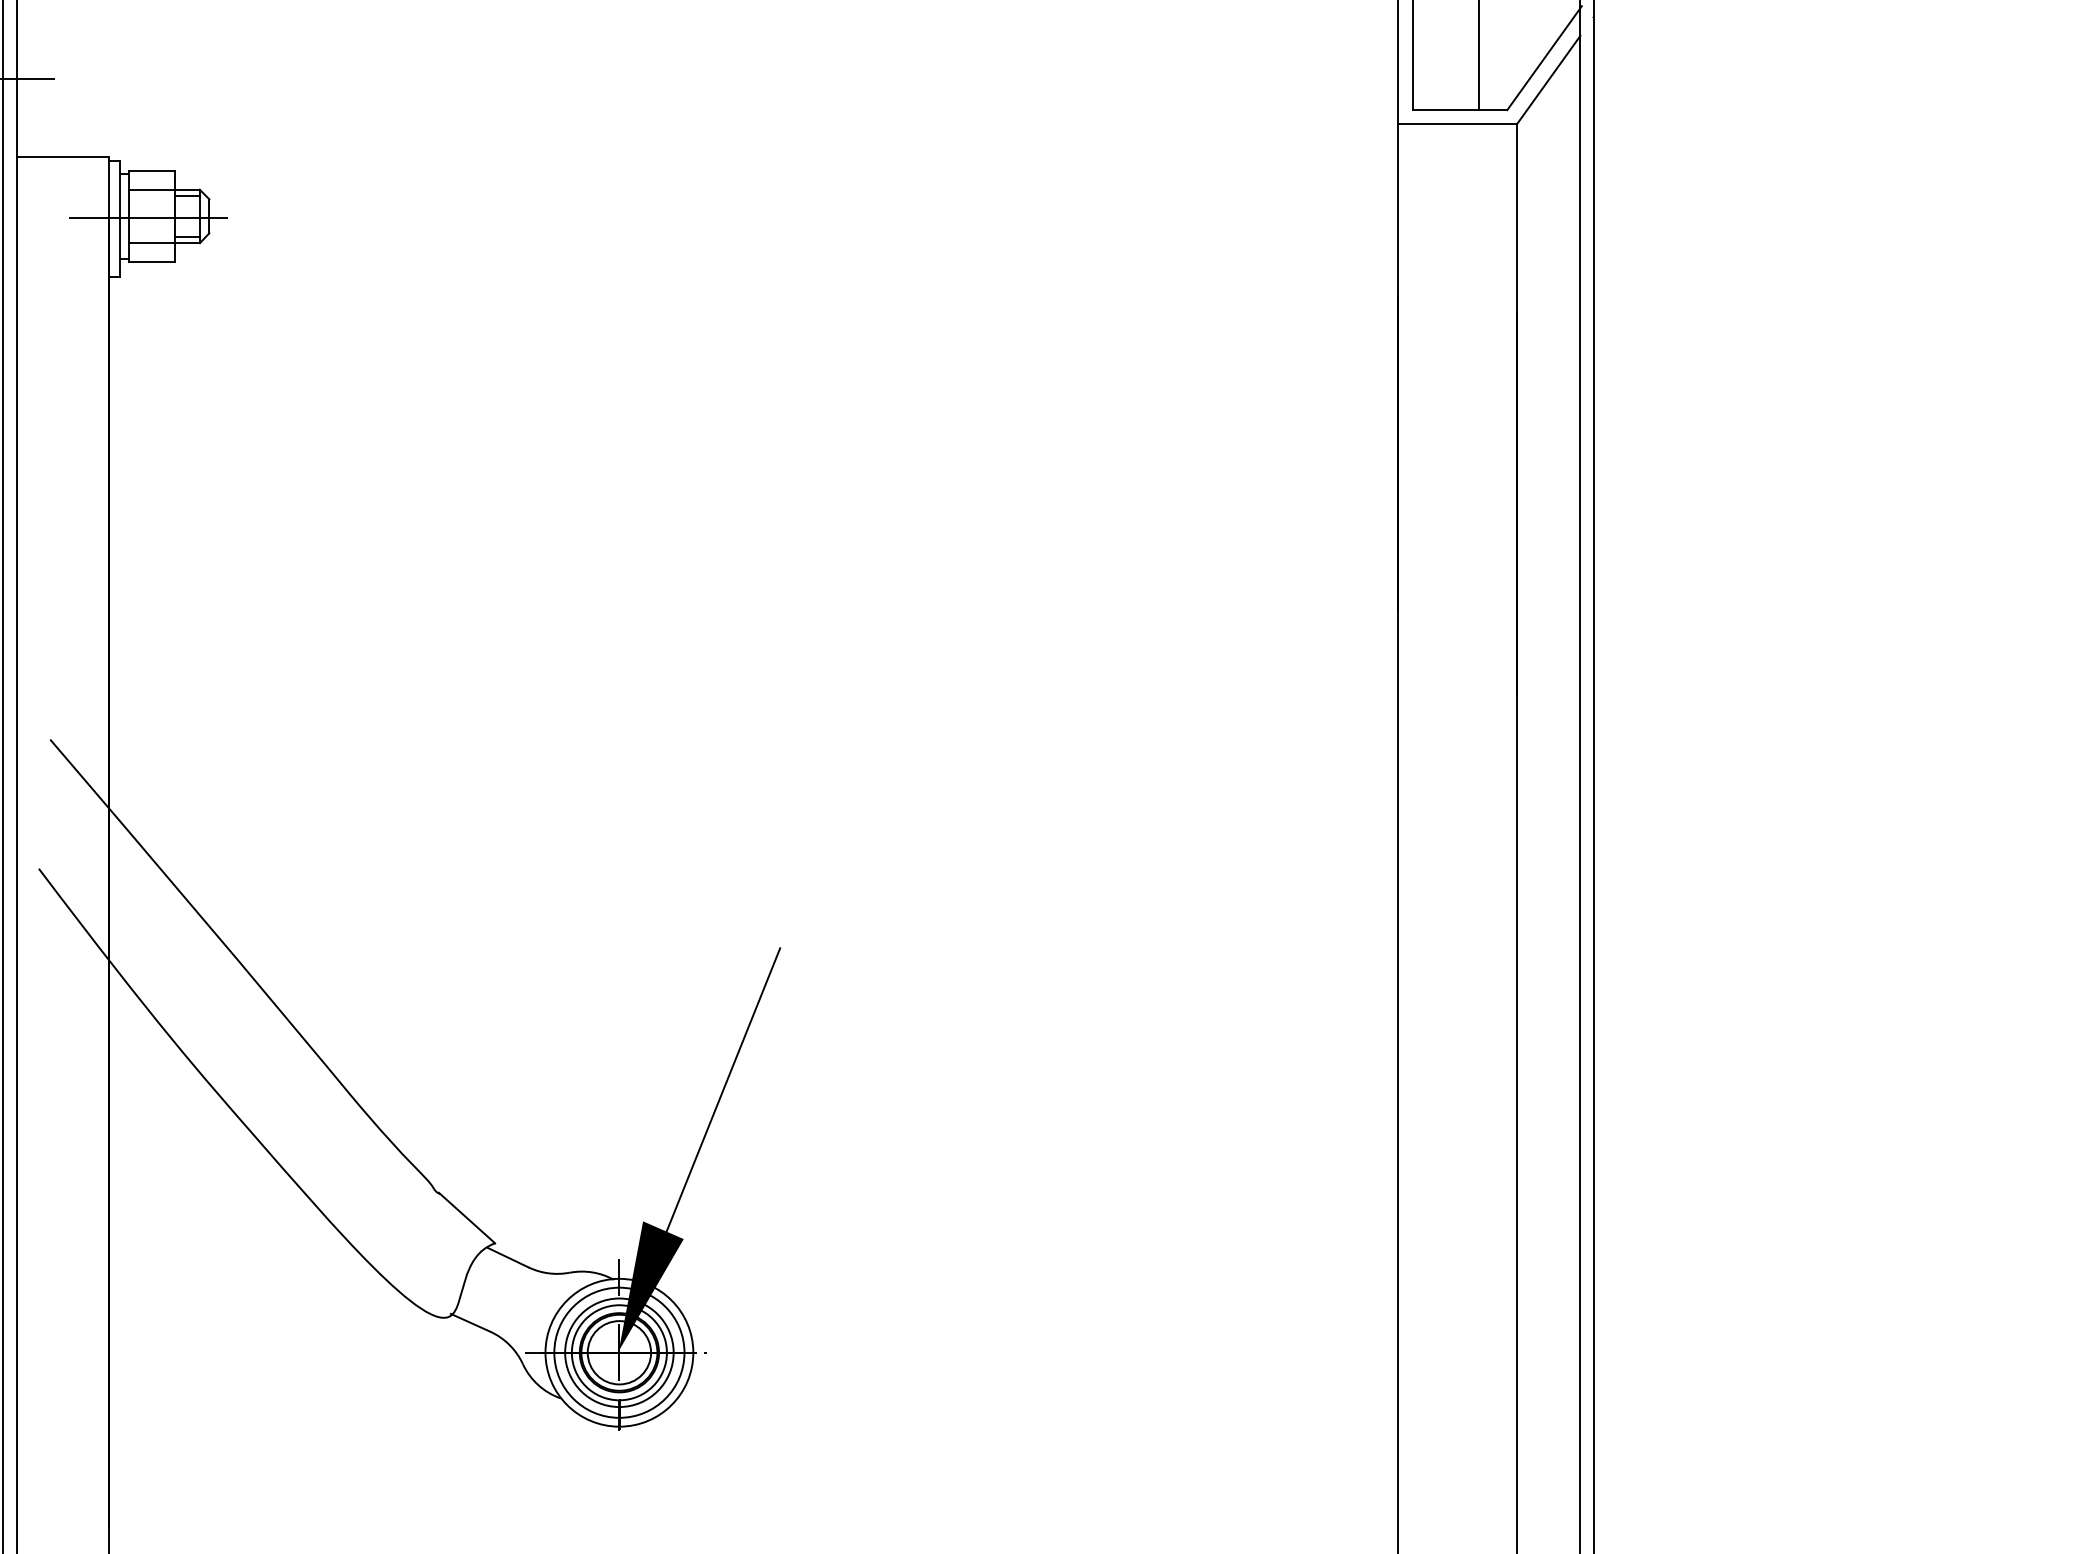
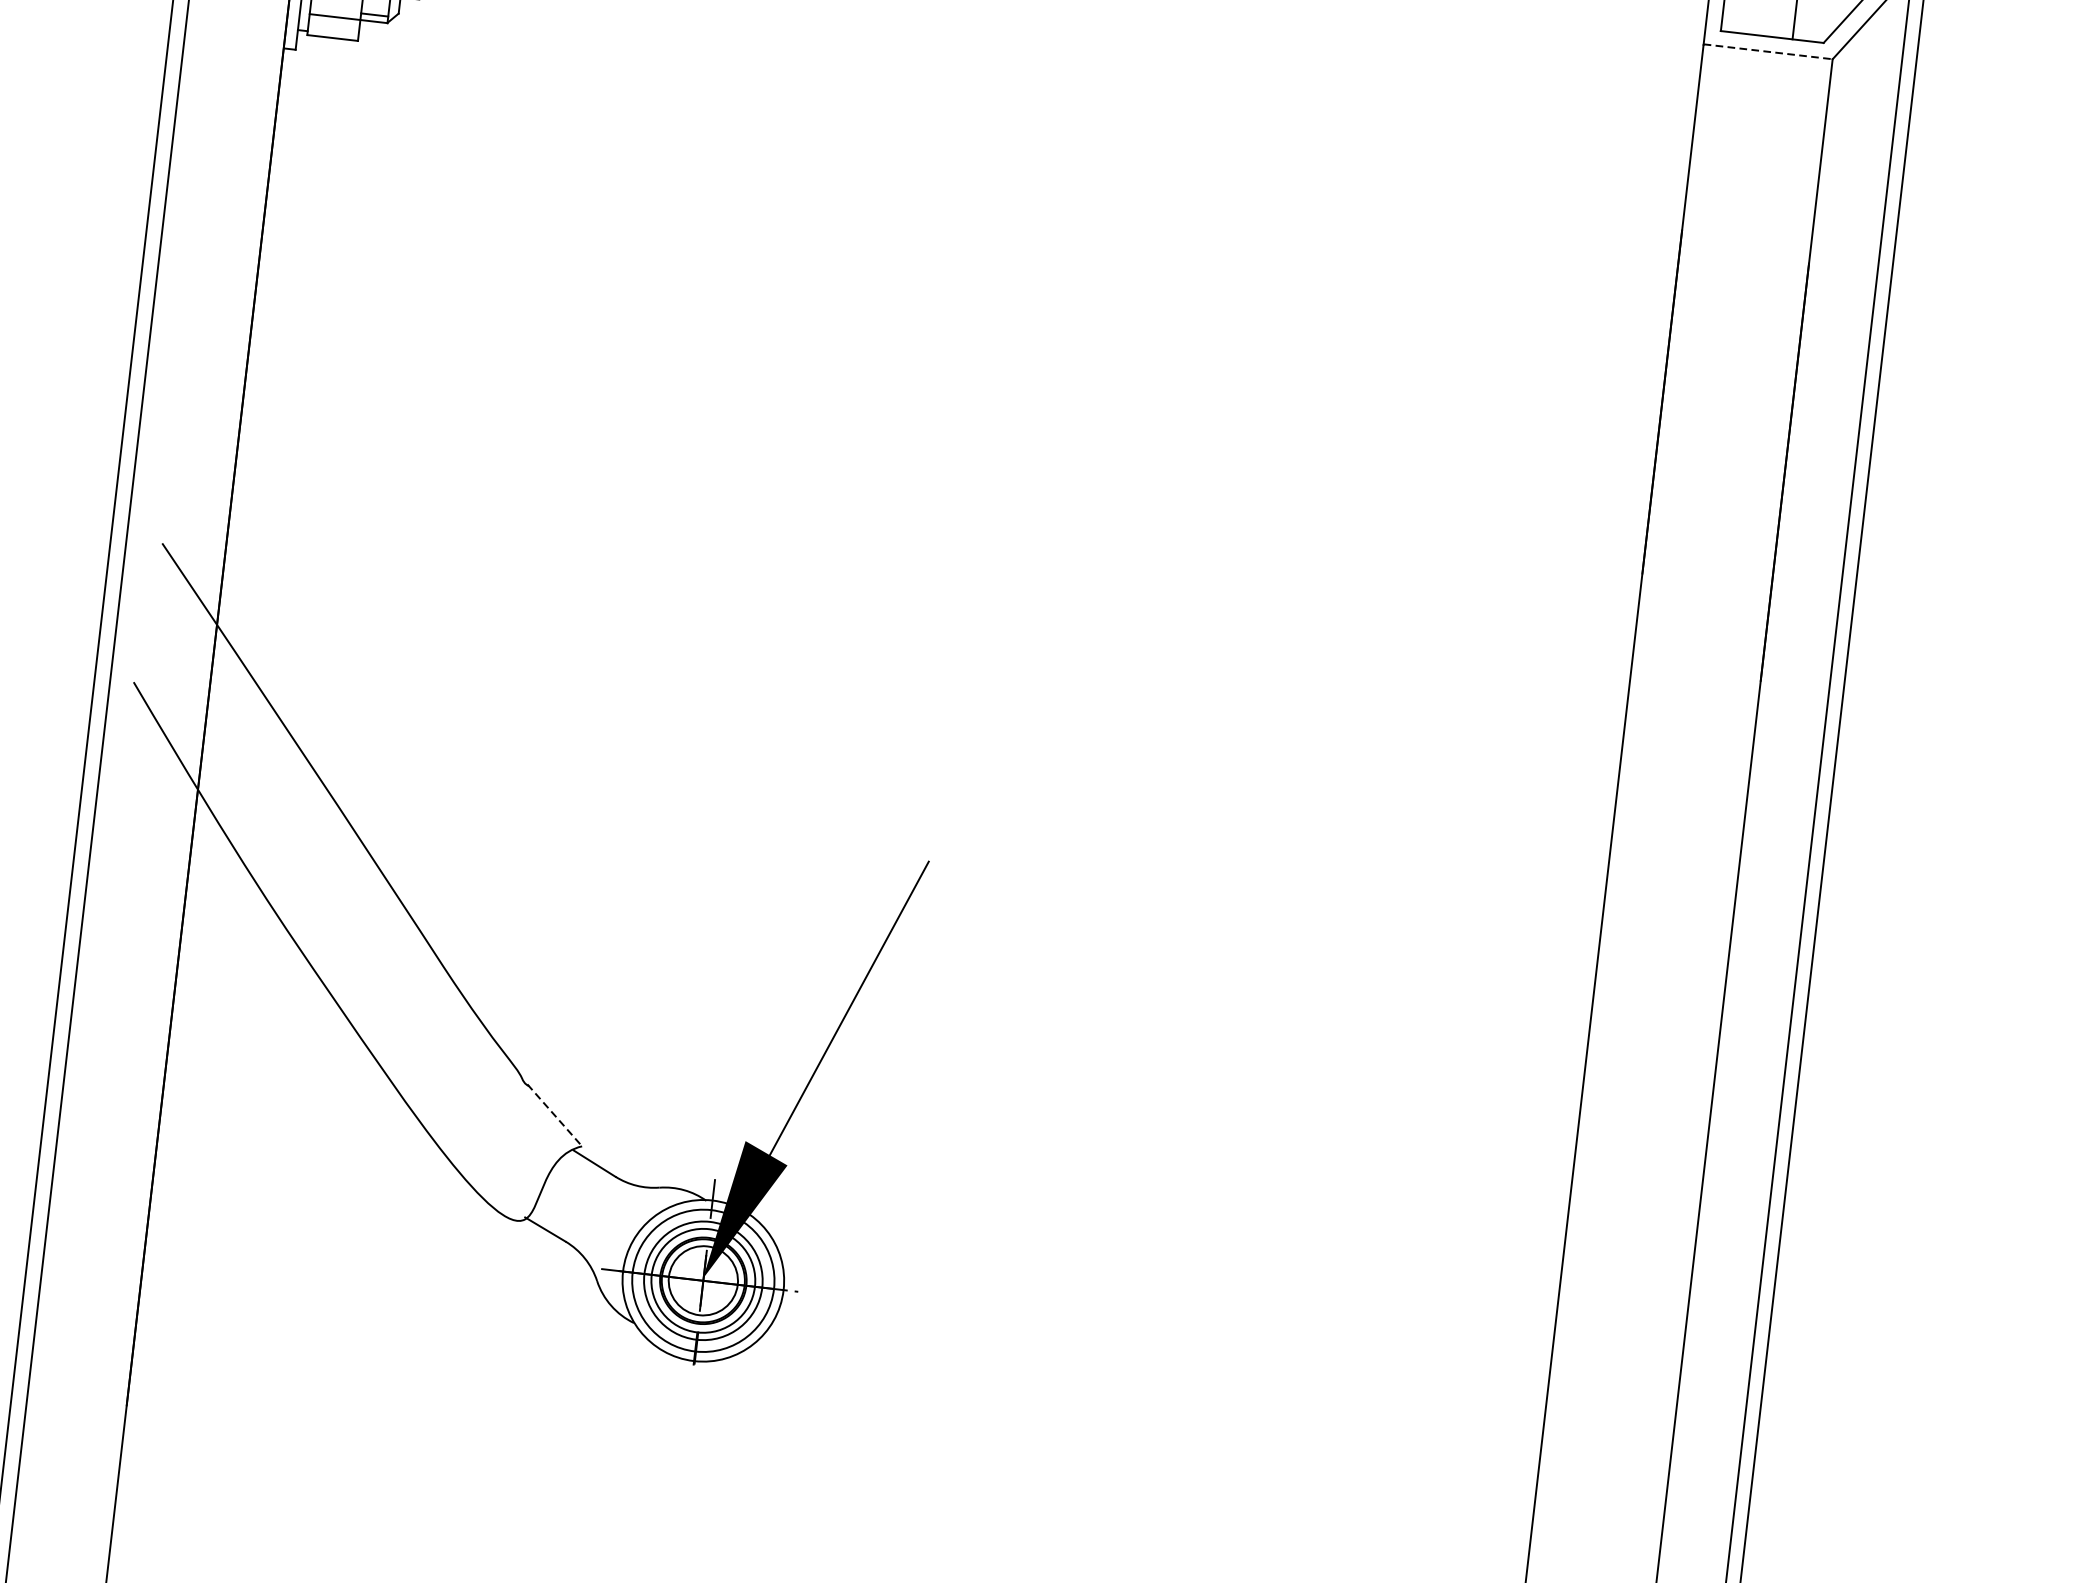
line: (1458, 124) -> (1768, 52), solid -> dashed
line: (467, 1218) -> (555, 1115), solid -> dashed

